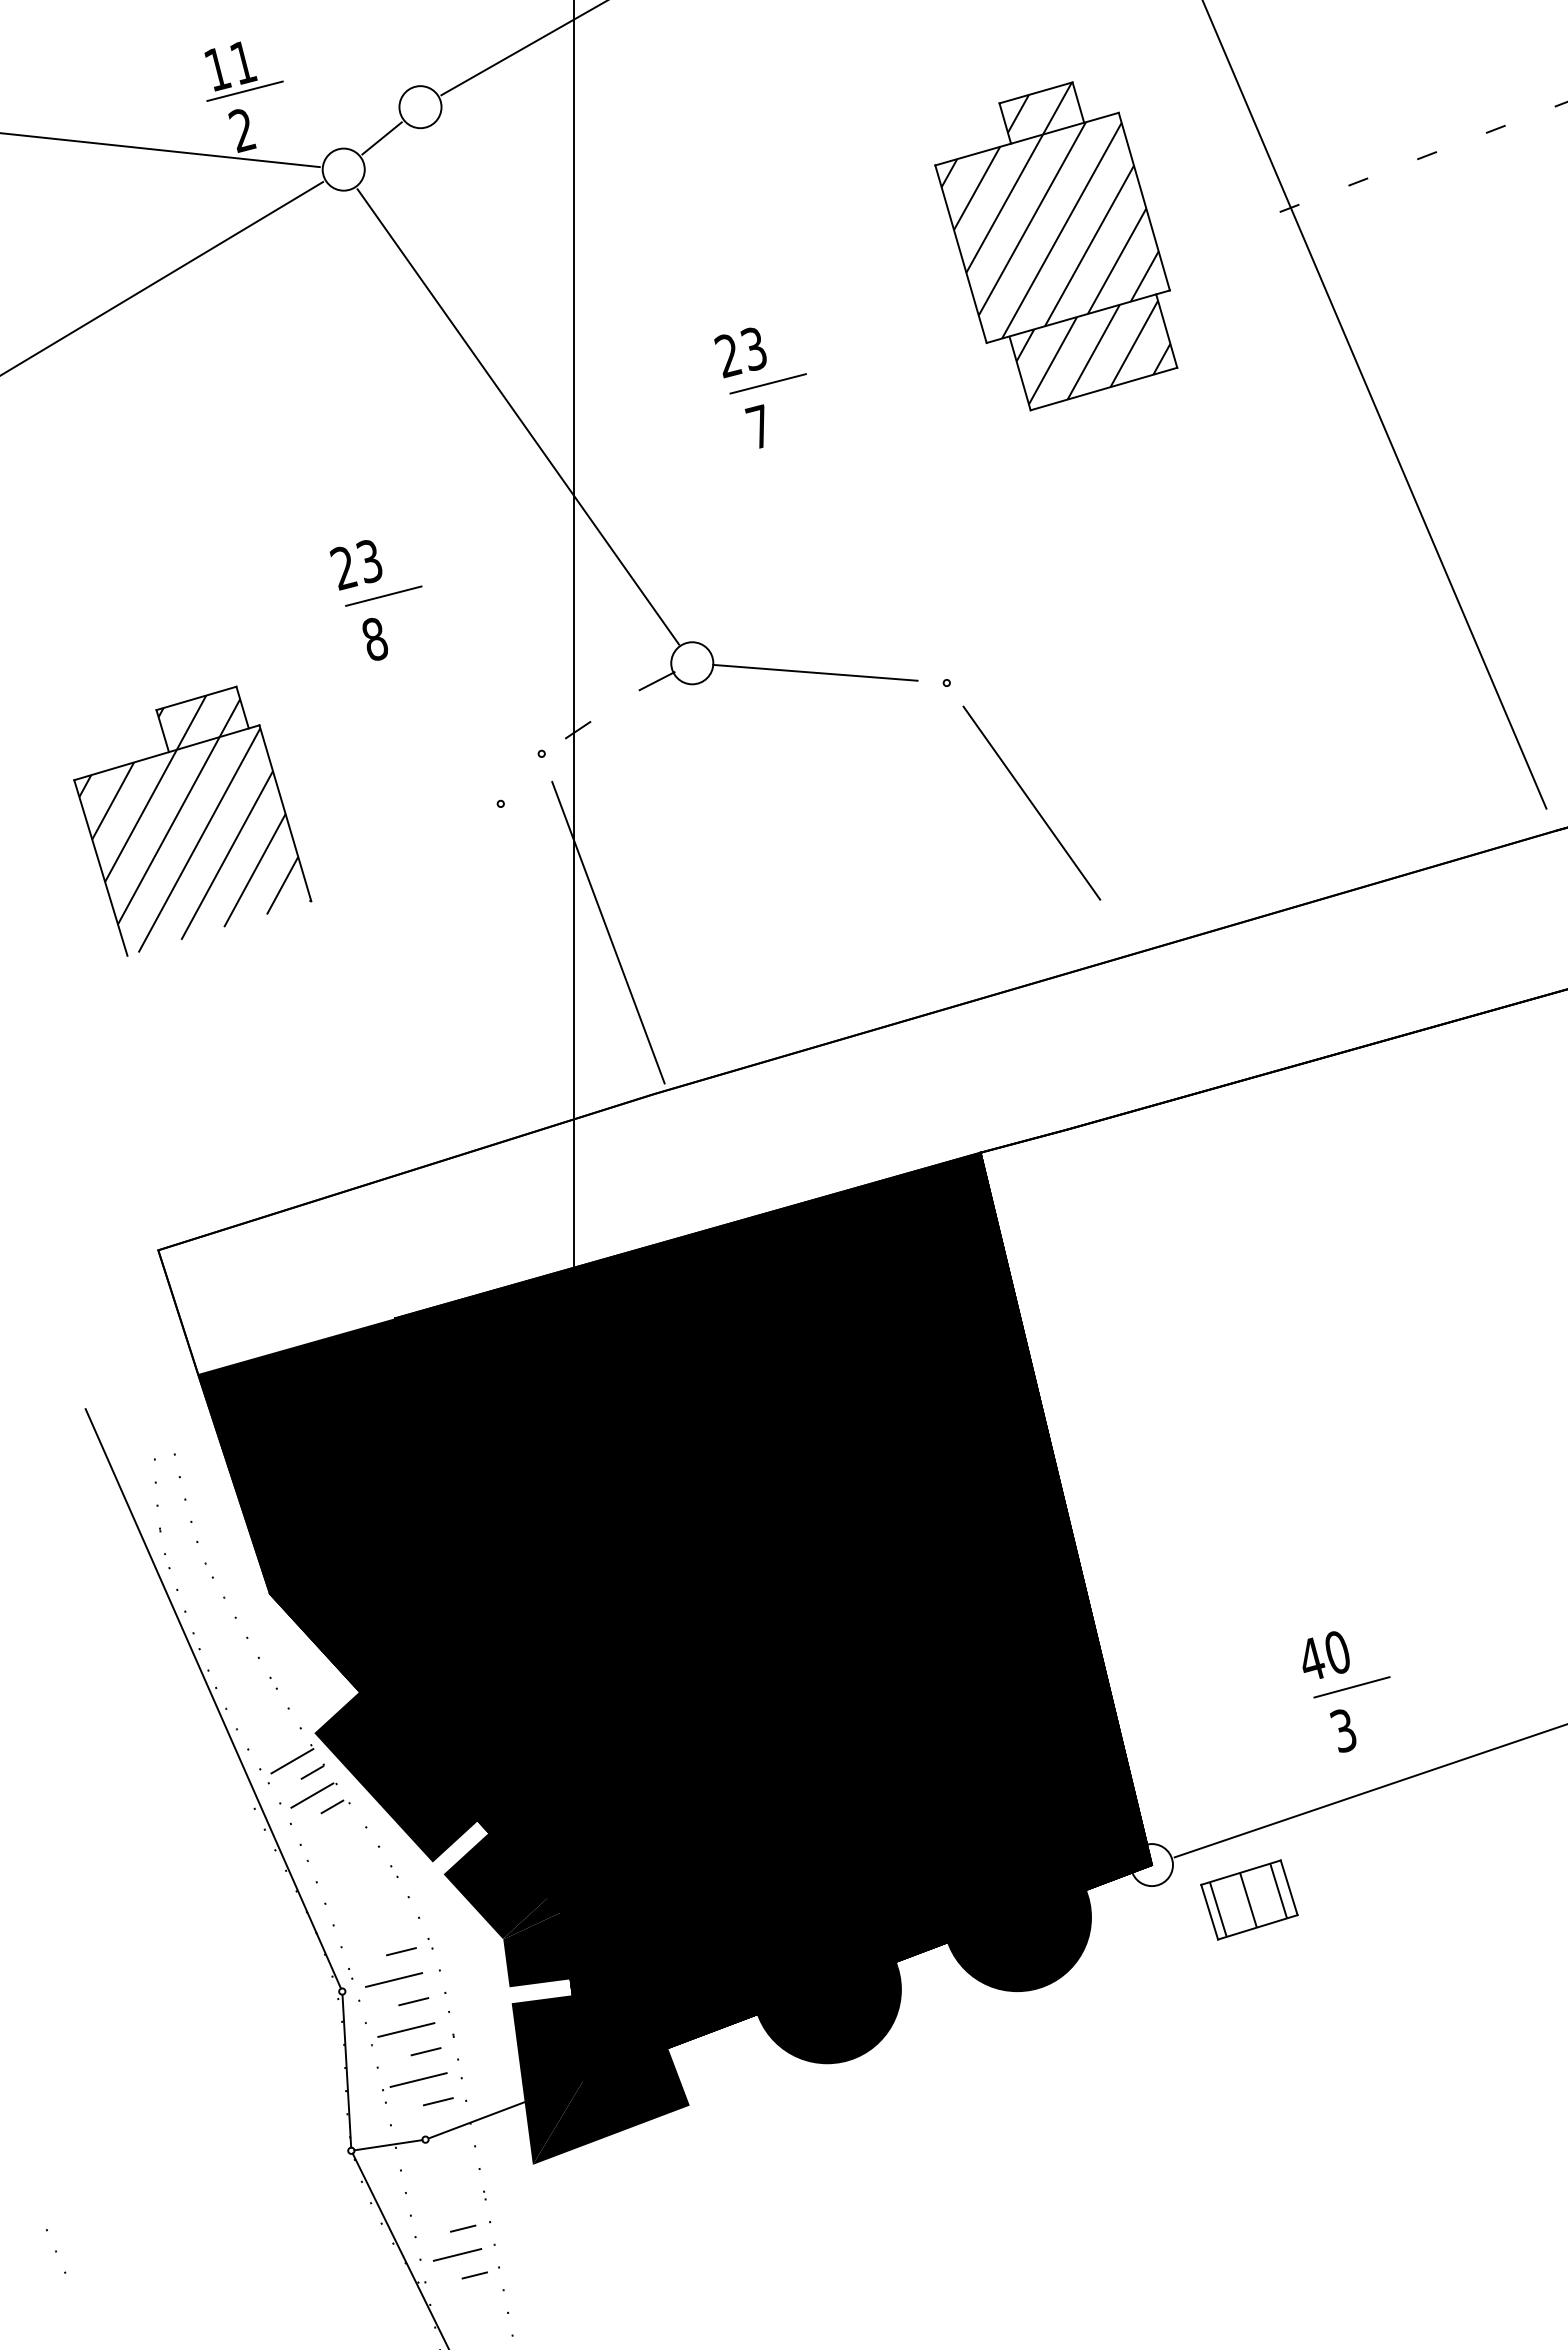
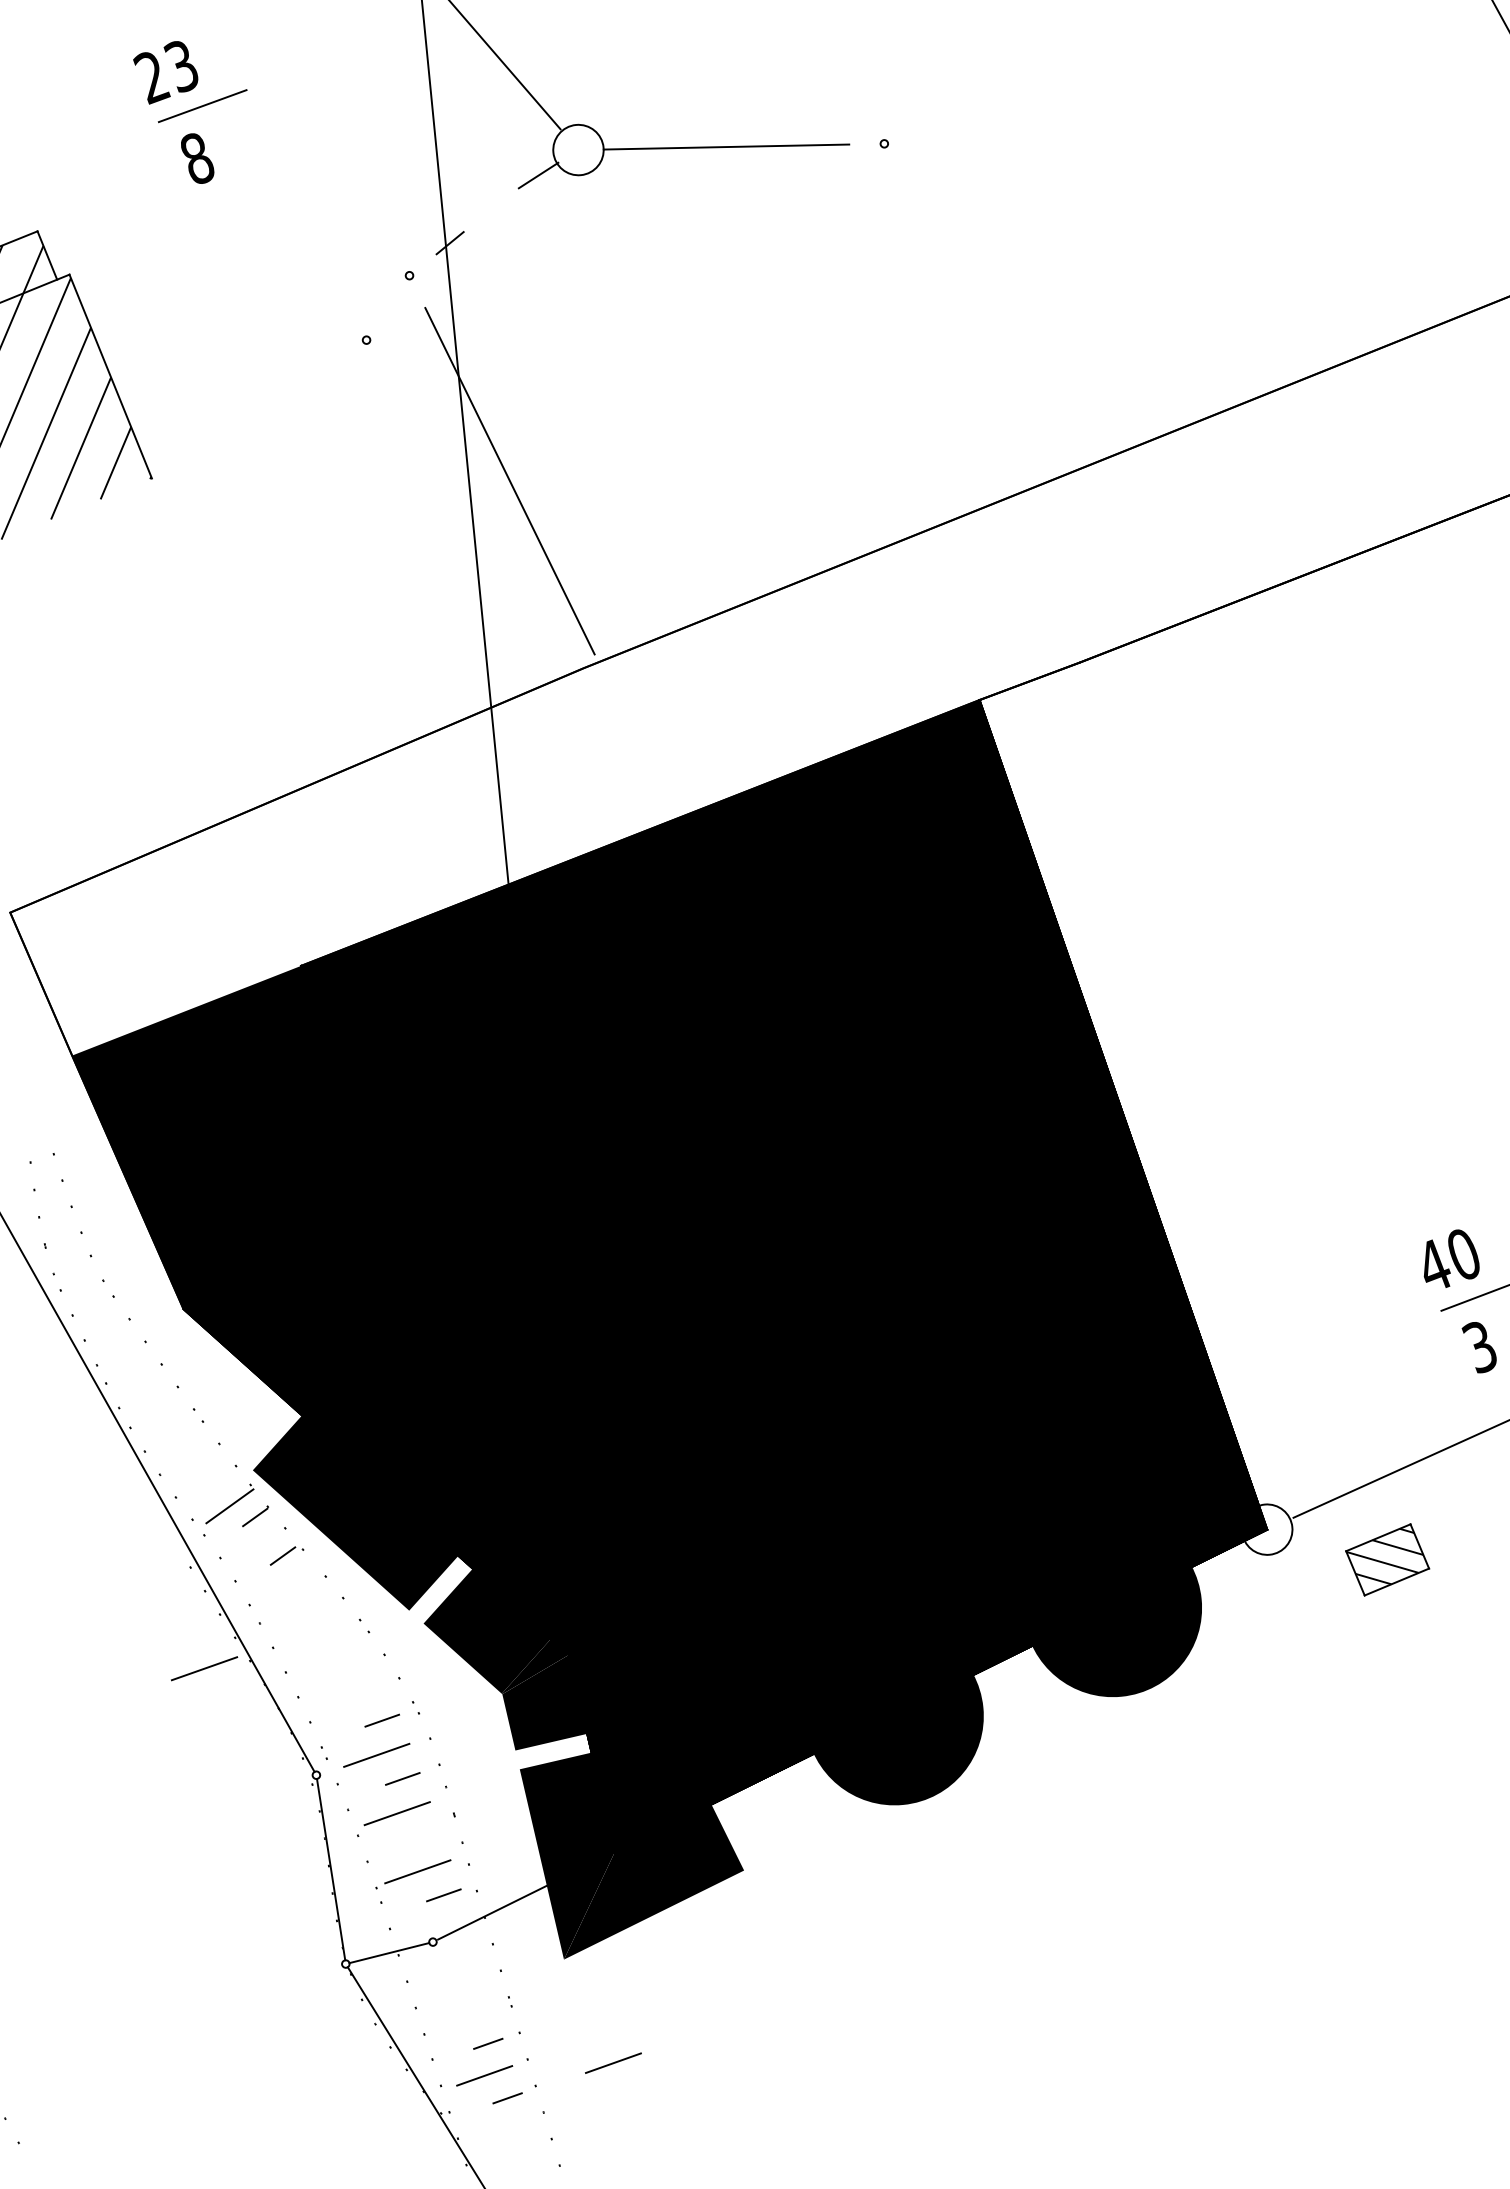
line: (1031, 802) -> (999, 276), removed
line: (312, 1795) -> (257, 1544), removed
line: (257, 1893) -> (203, 1668), added
part: (1249, 1899) -> (1387, 1559), size x0.7
line: (425, 2051) -> (422, 1836), removed
line: (565, 2254) -> (613, 2062), added

